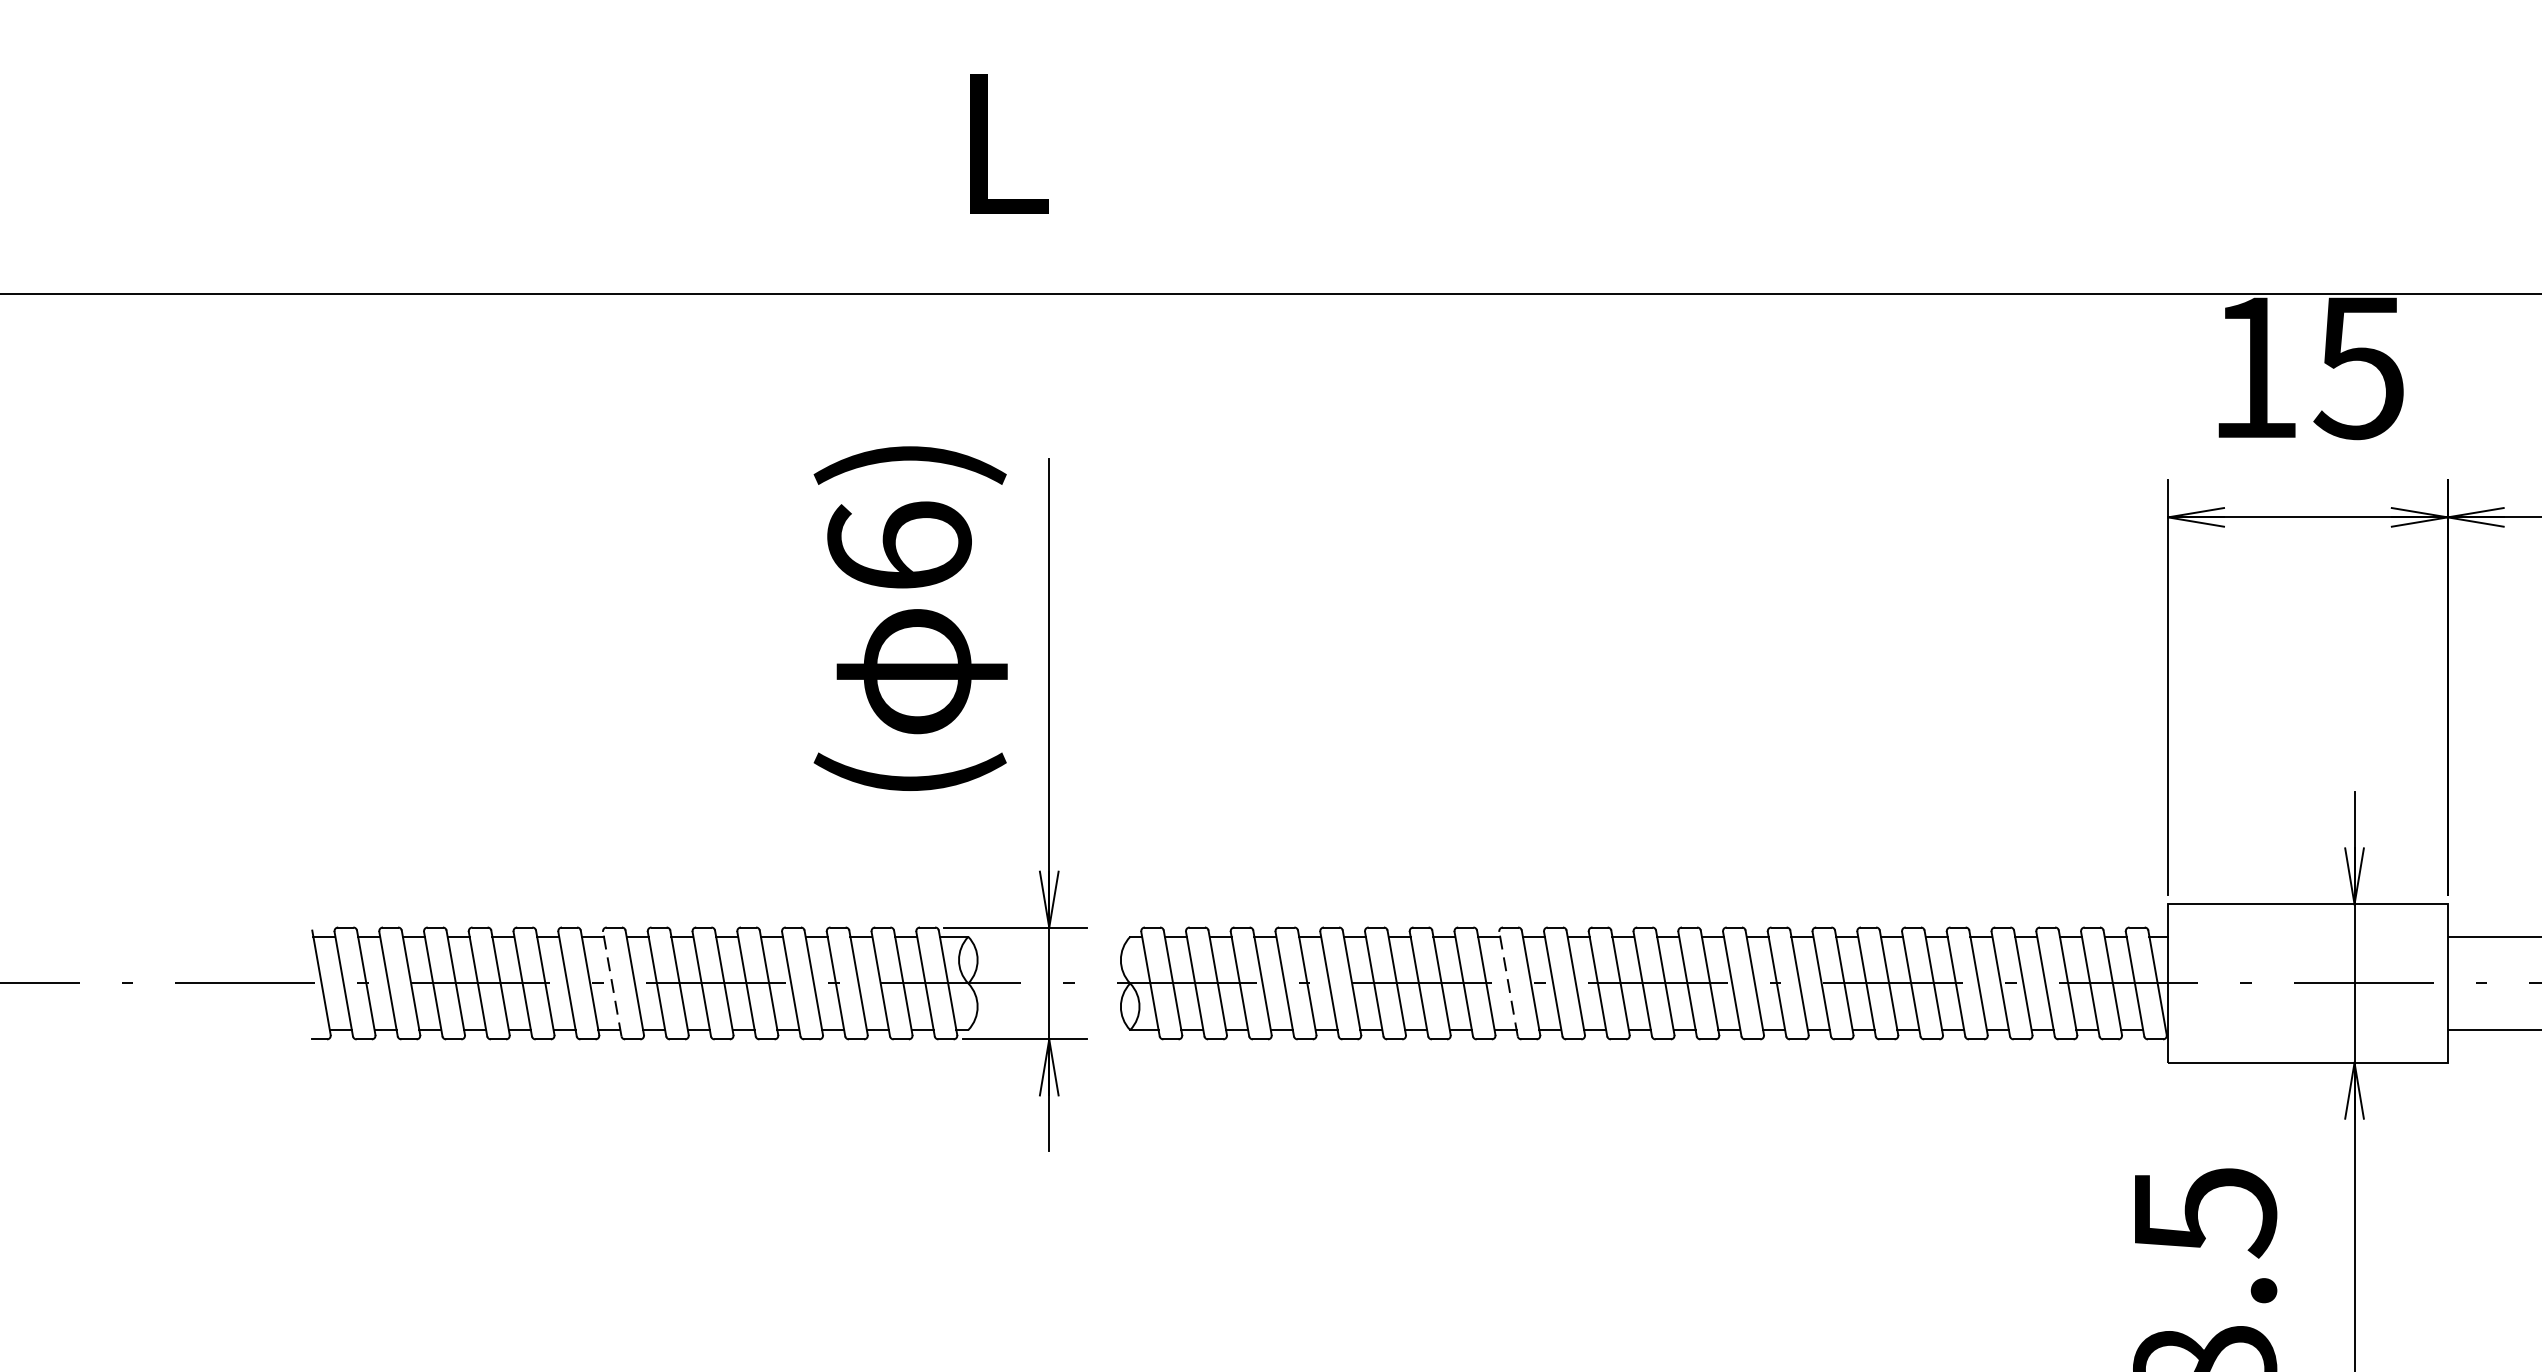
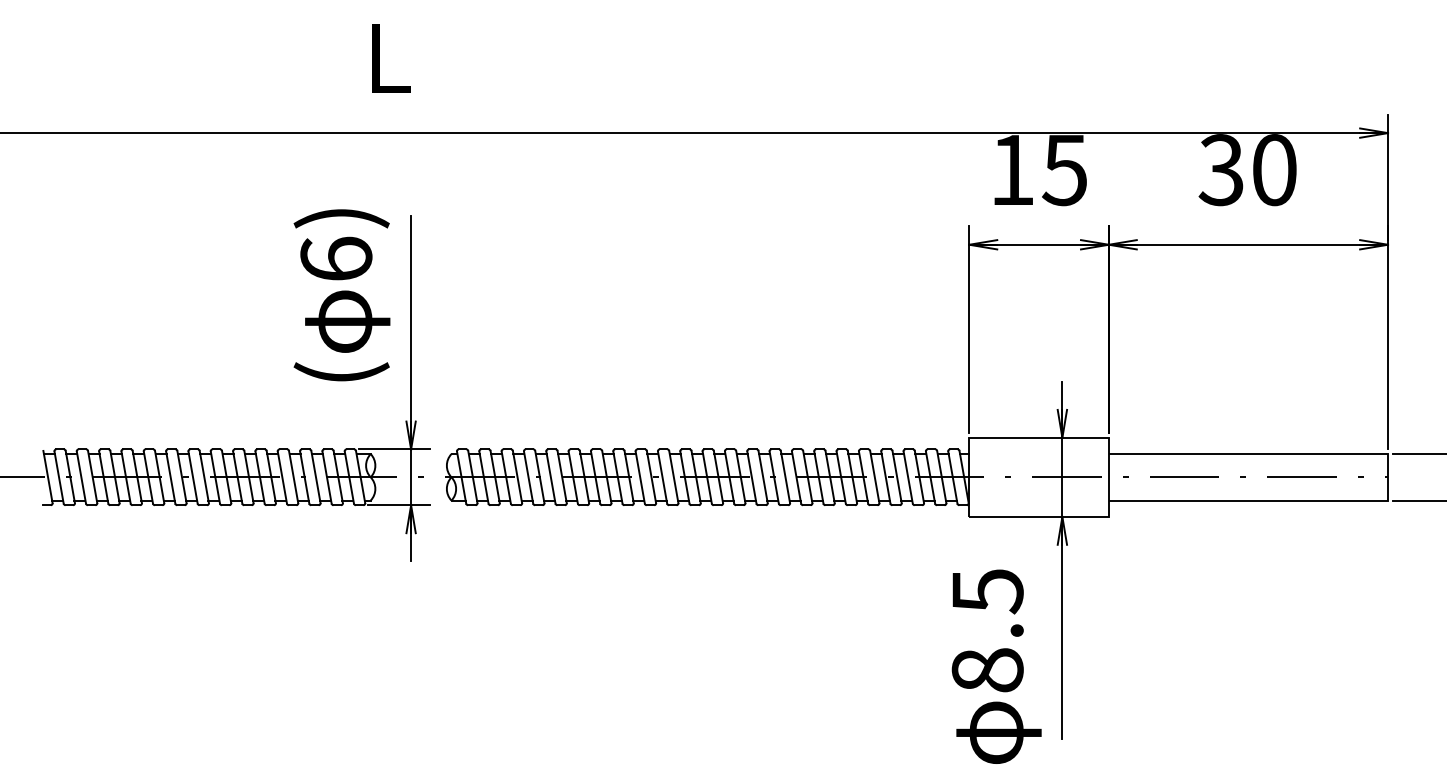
line: (613, 983) -> (193, 477), dashed -> solid
line: (1508, 983) -> (640, 477), dashed -> solid

